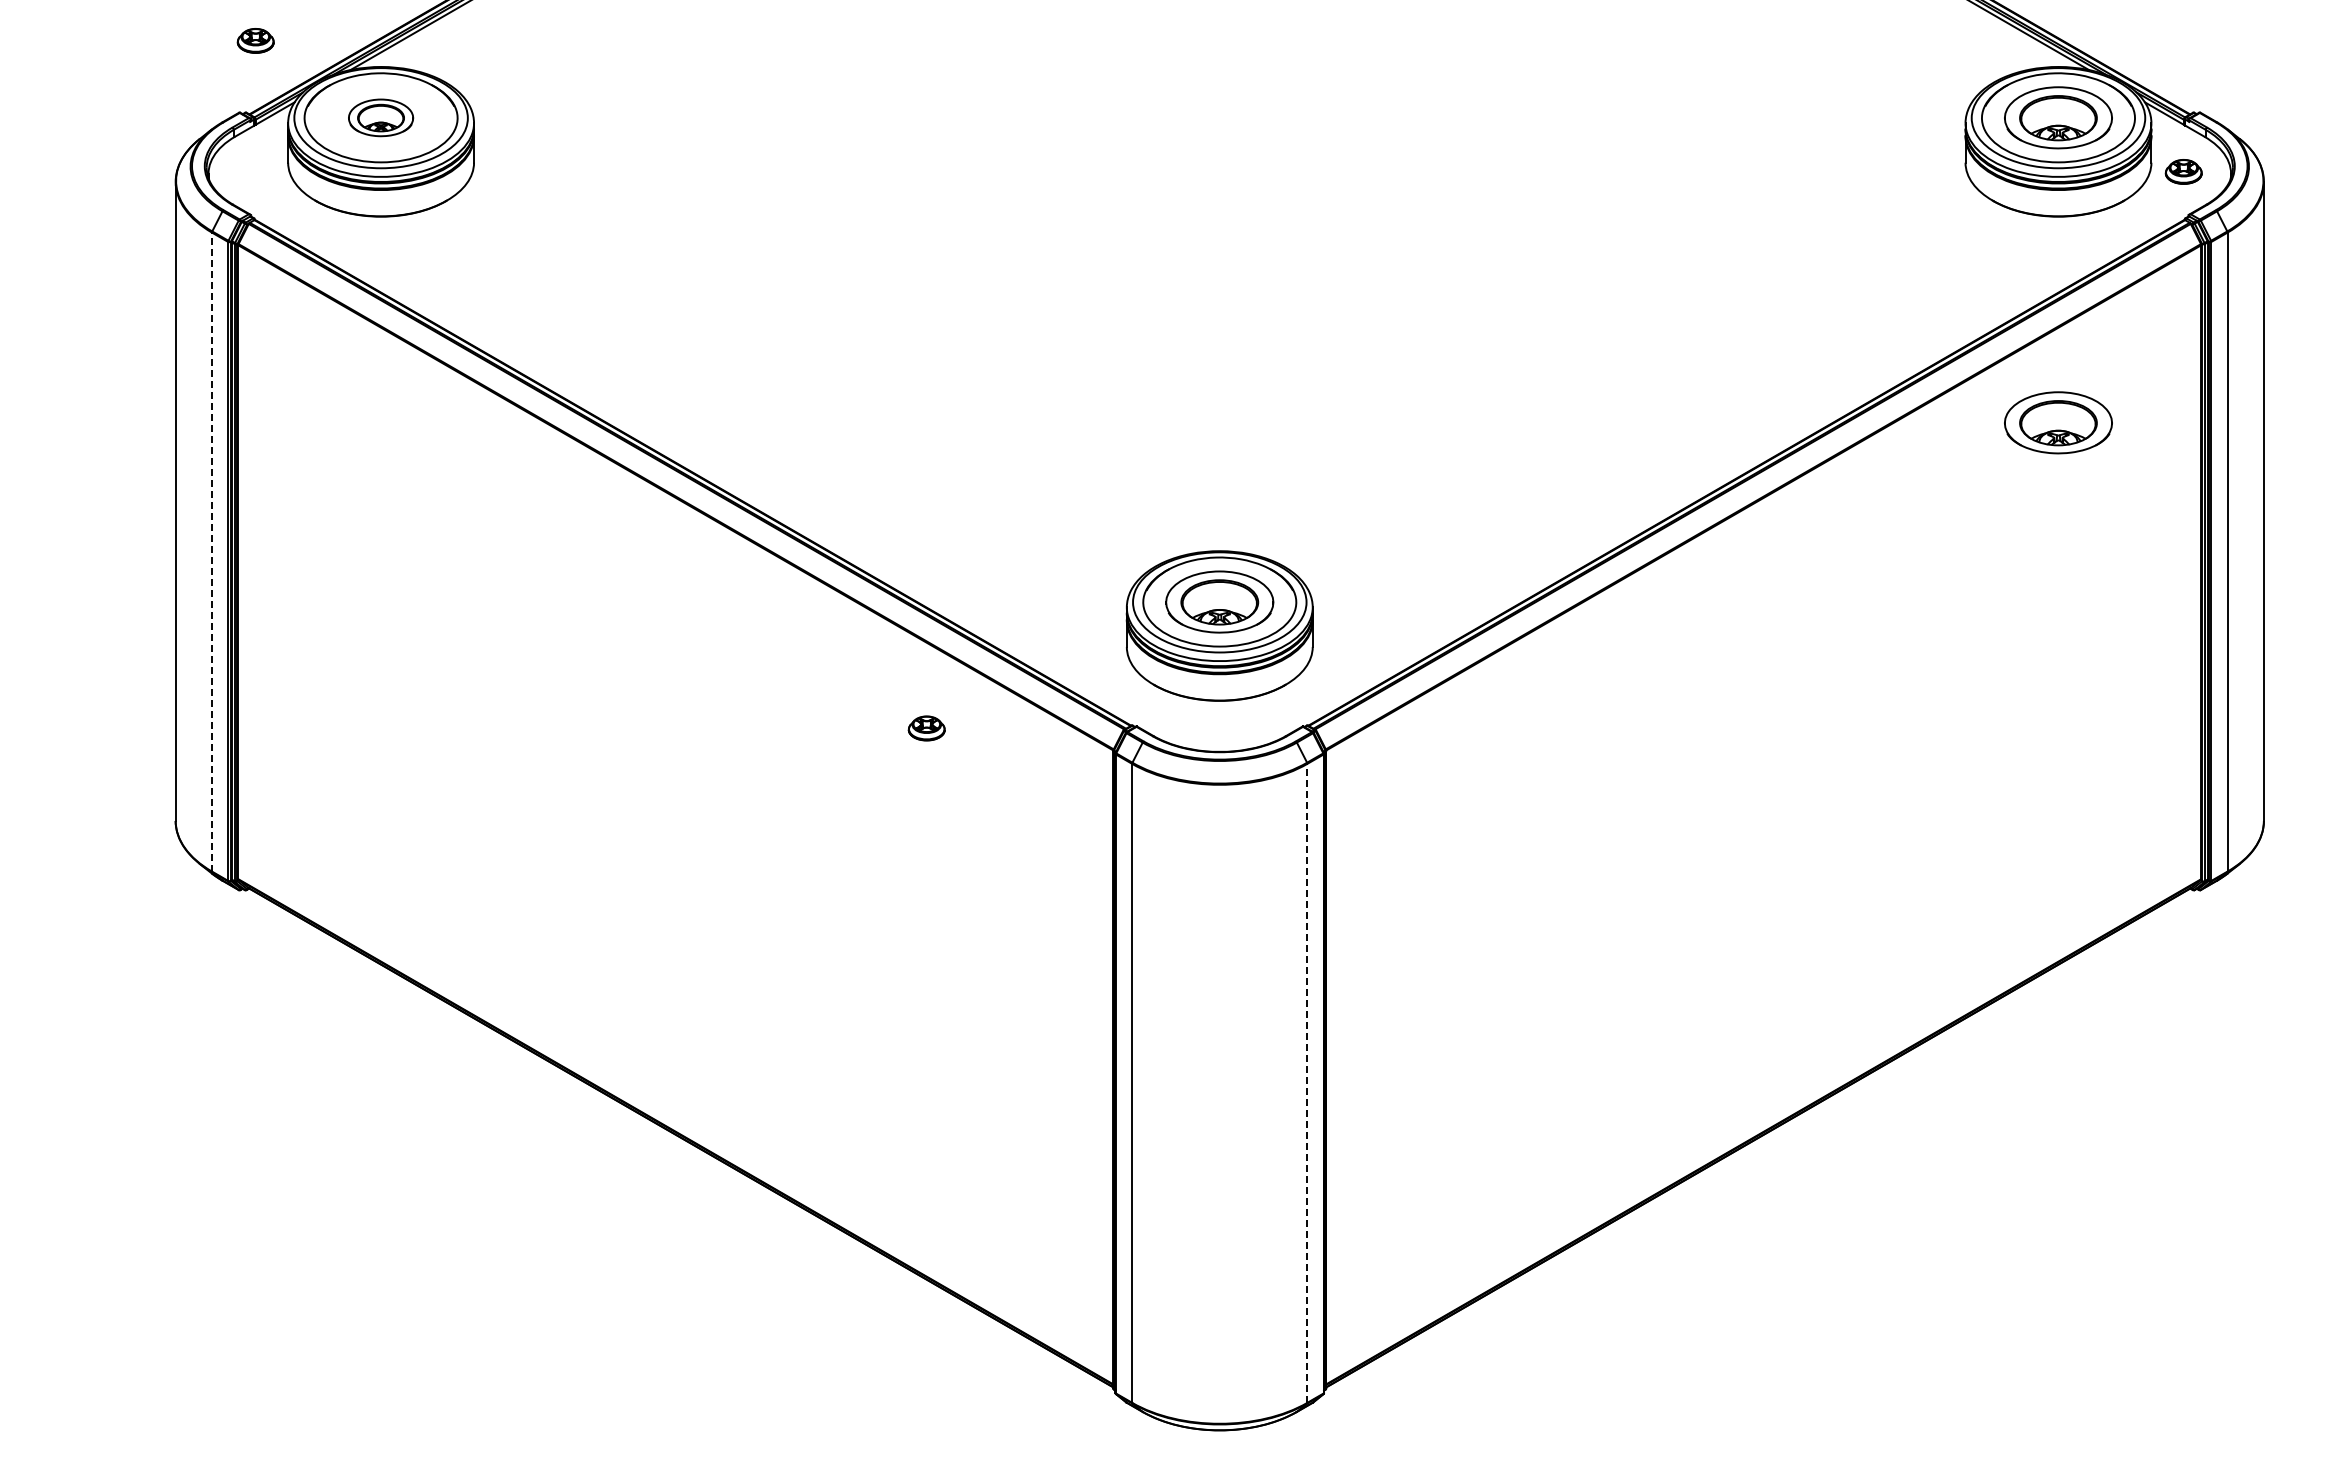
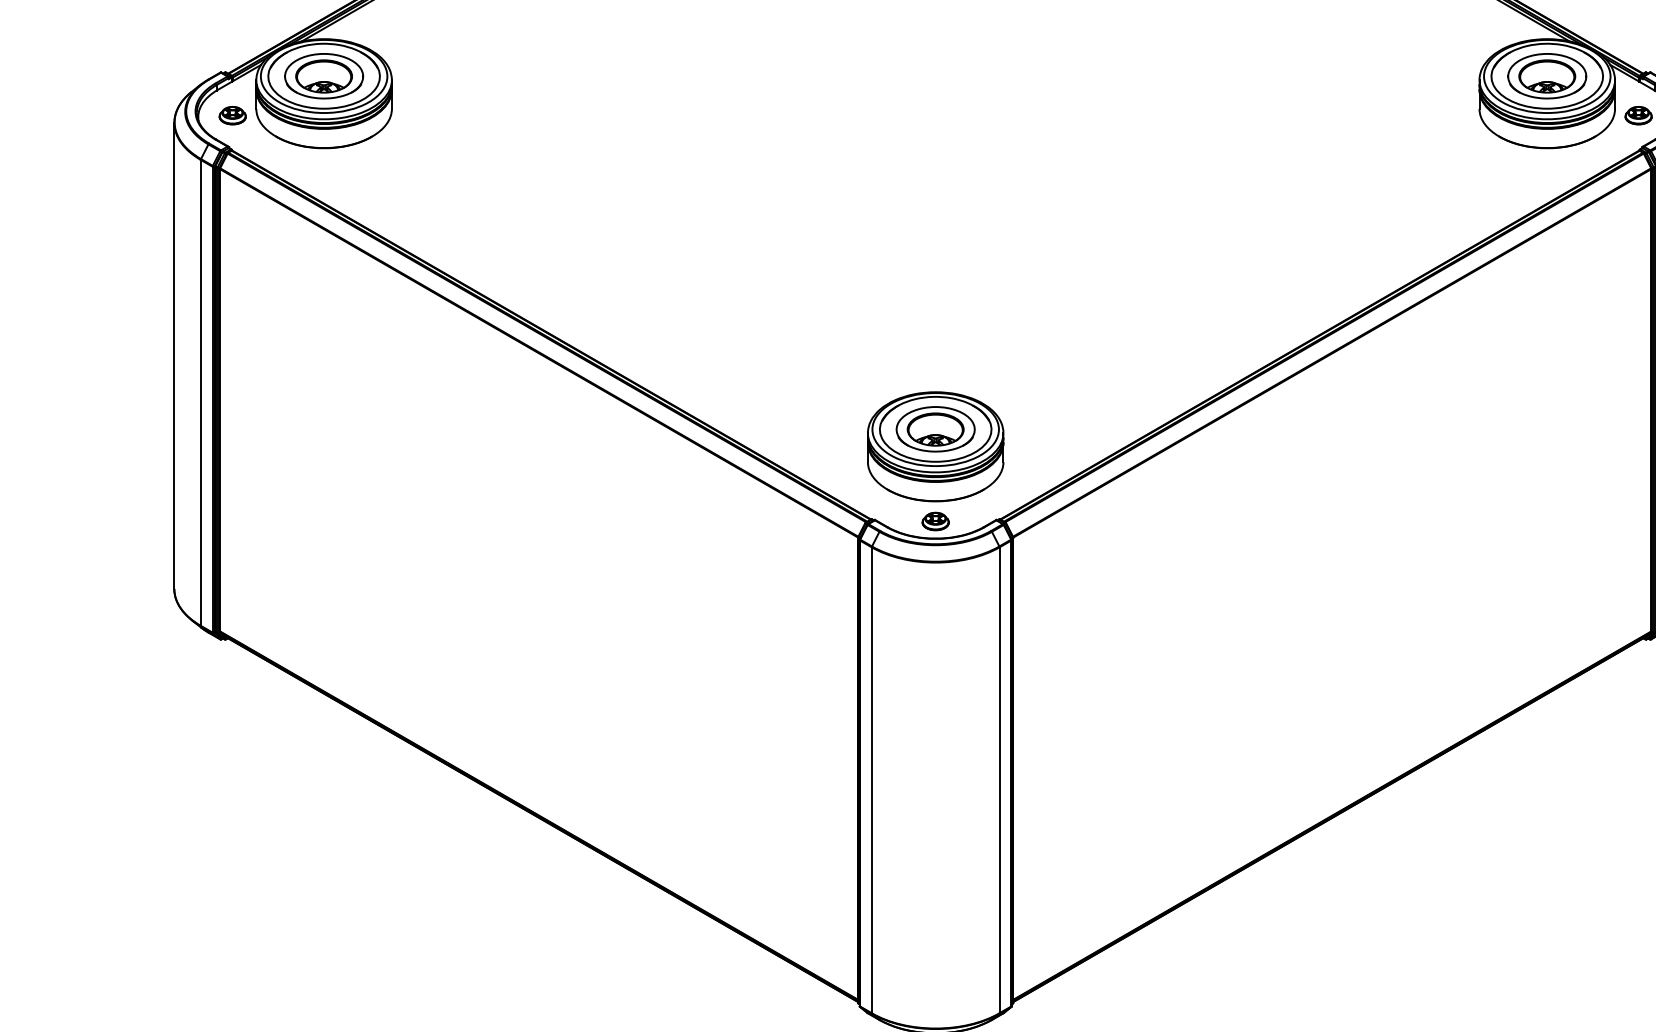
part: (255, 40) -> (232, 115), moved
part: (380, 117) -> (323, 75), size x1.67
part: (2058, 422) -> (1547, 298), removed
line: (211, 551) -> (200, 392), dashed -> solid
part: (926, 728) -> (935, 521), moved
line: (1307, 1082) -> (999, 779), dashed -> solid

